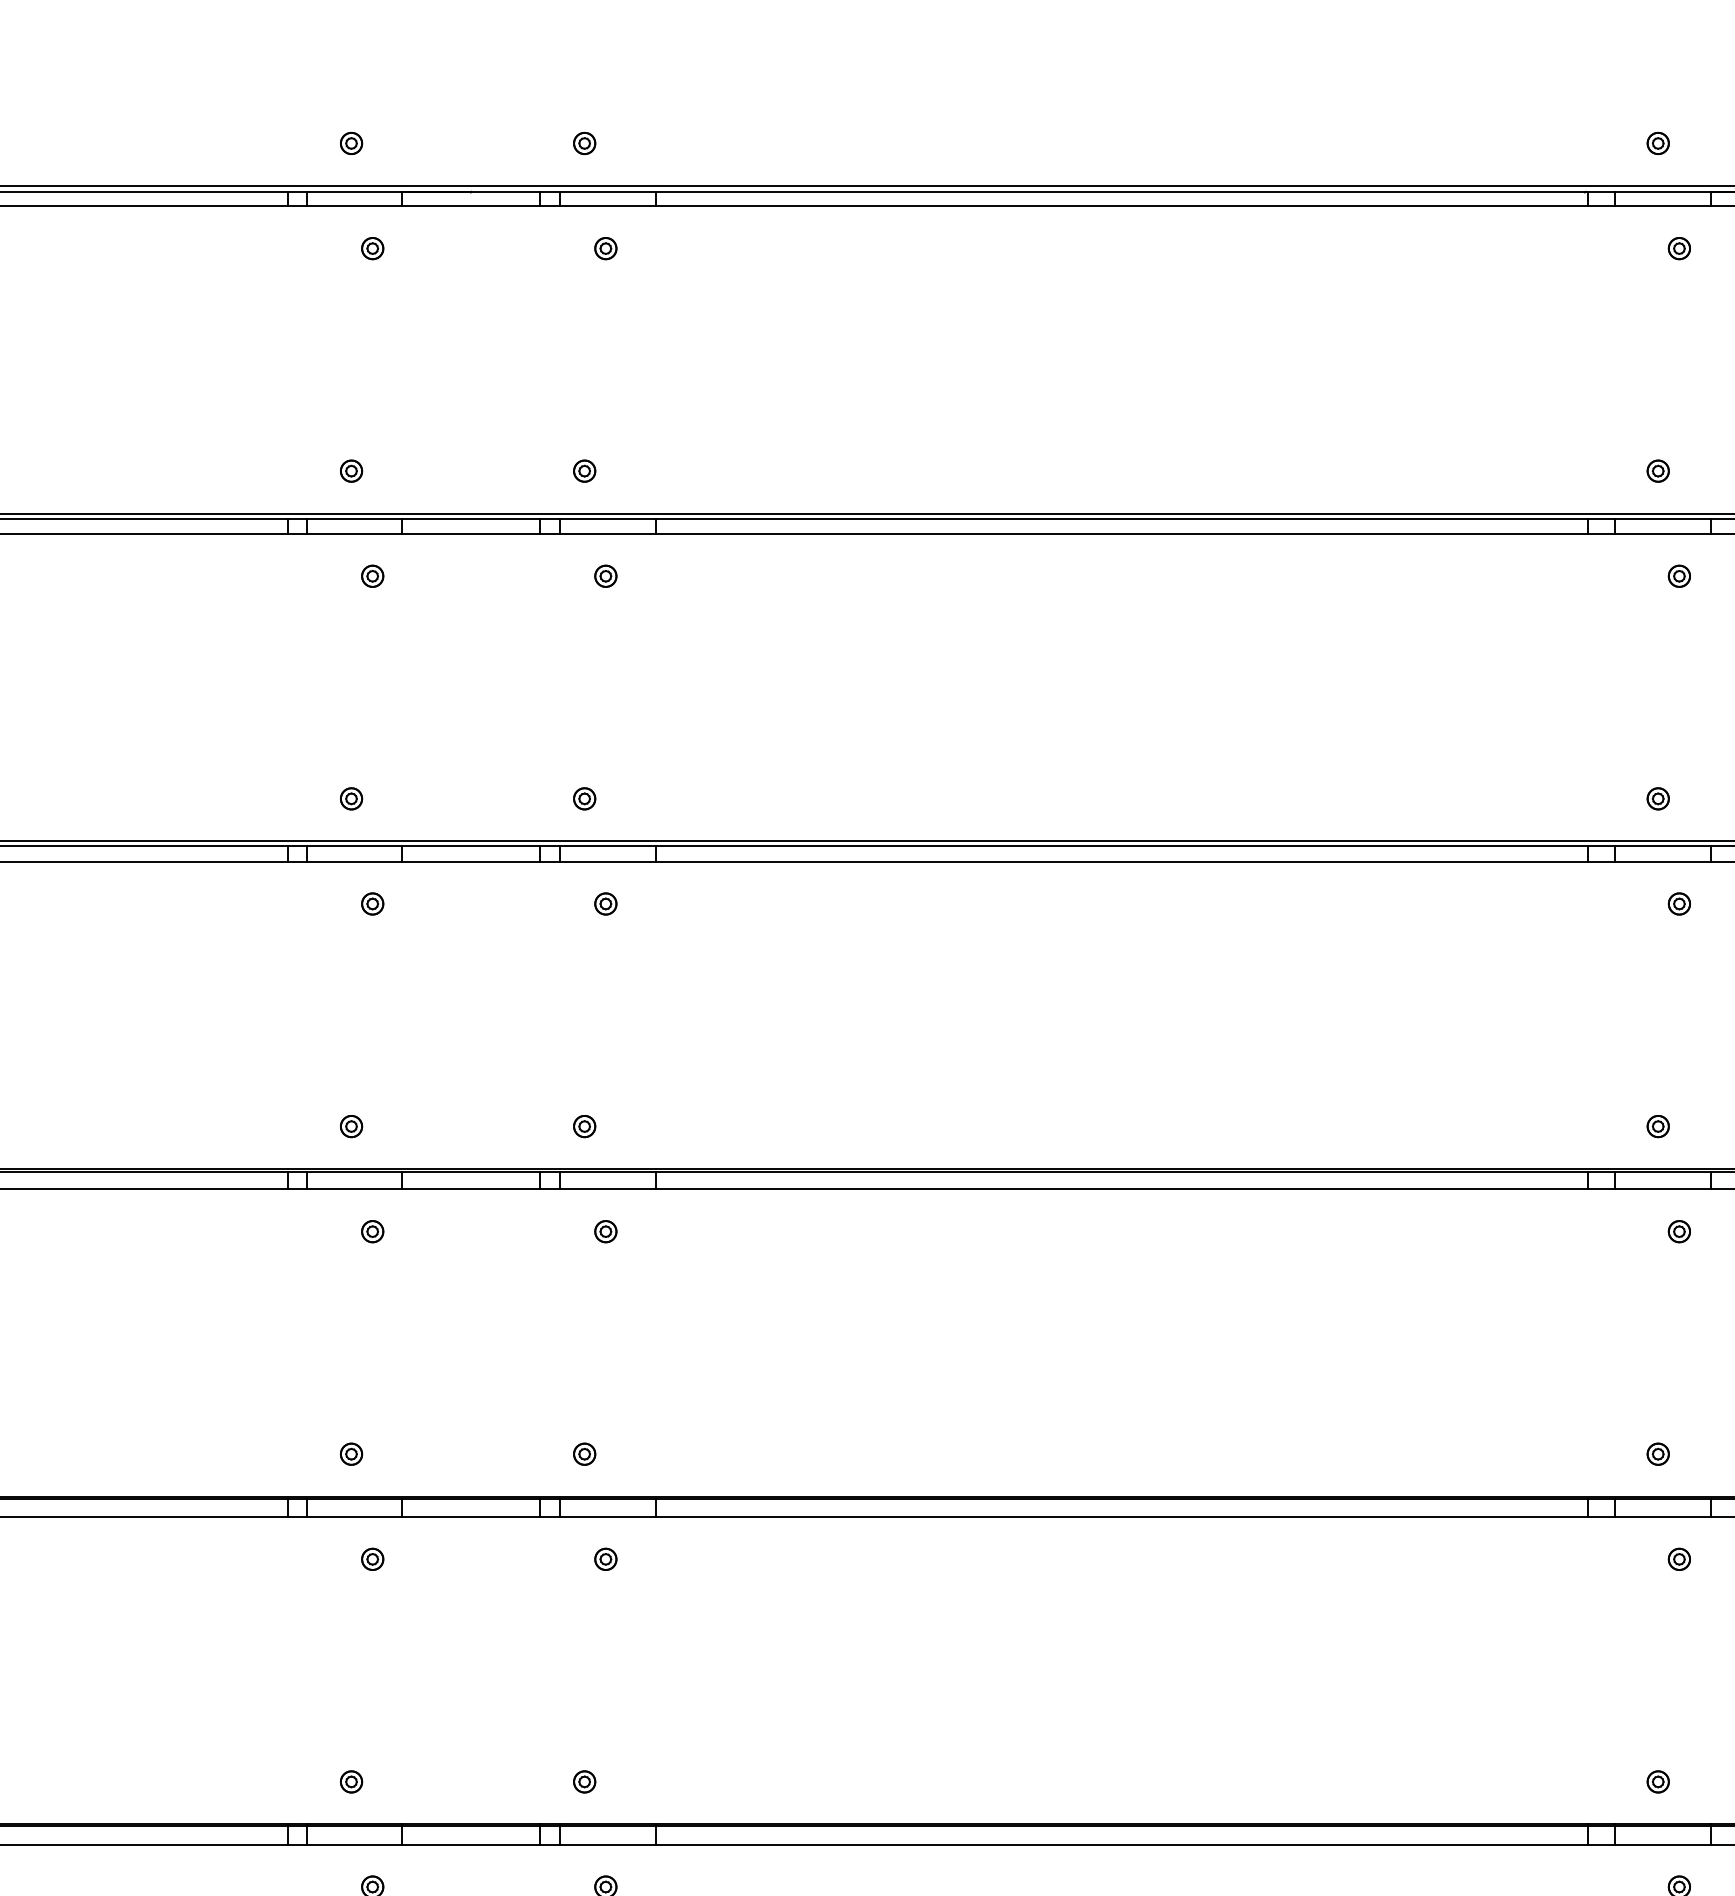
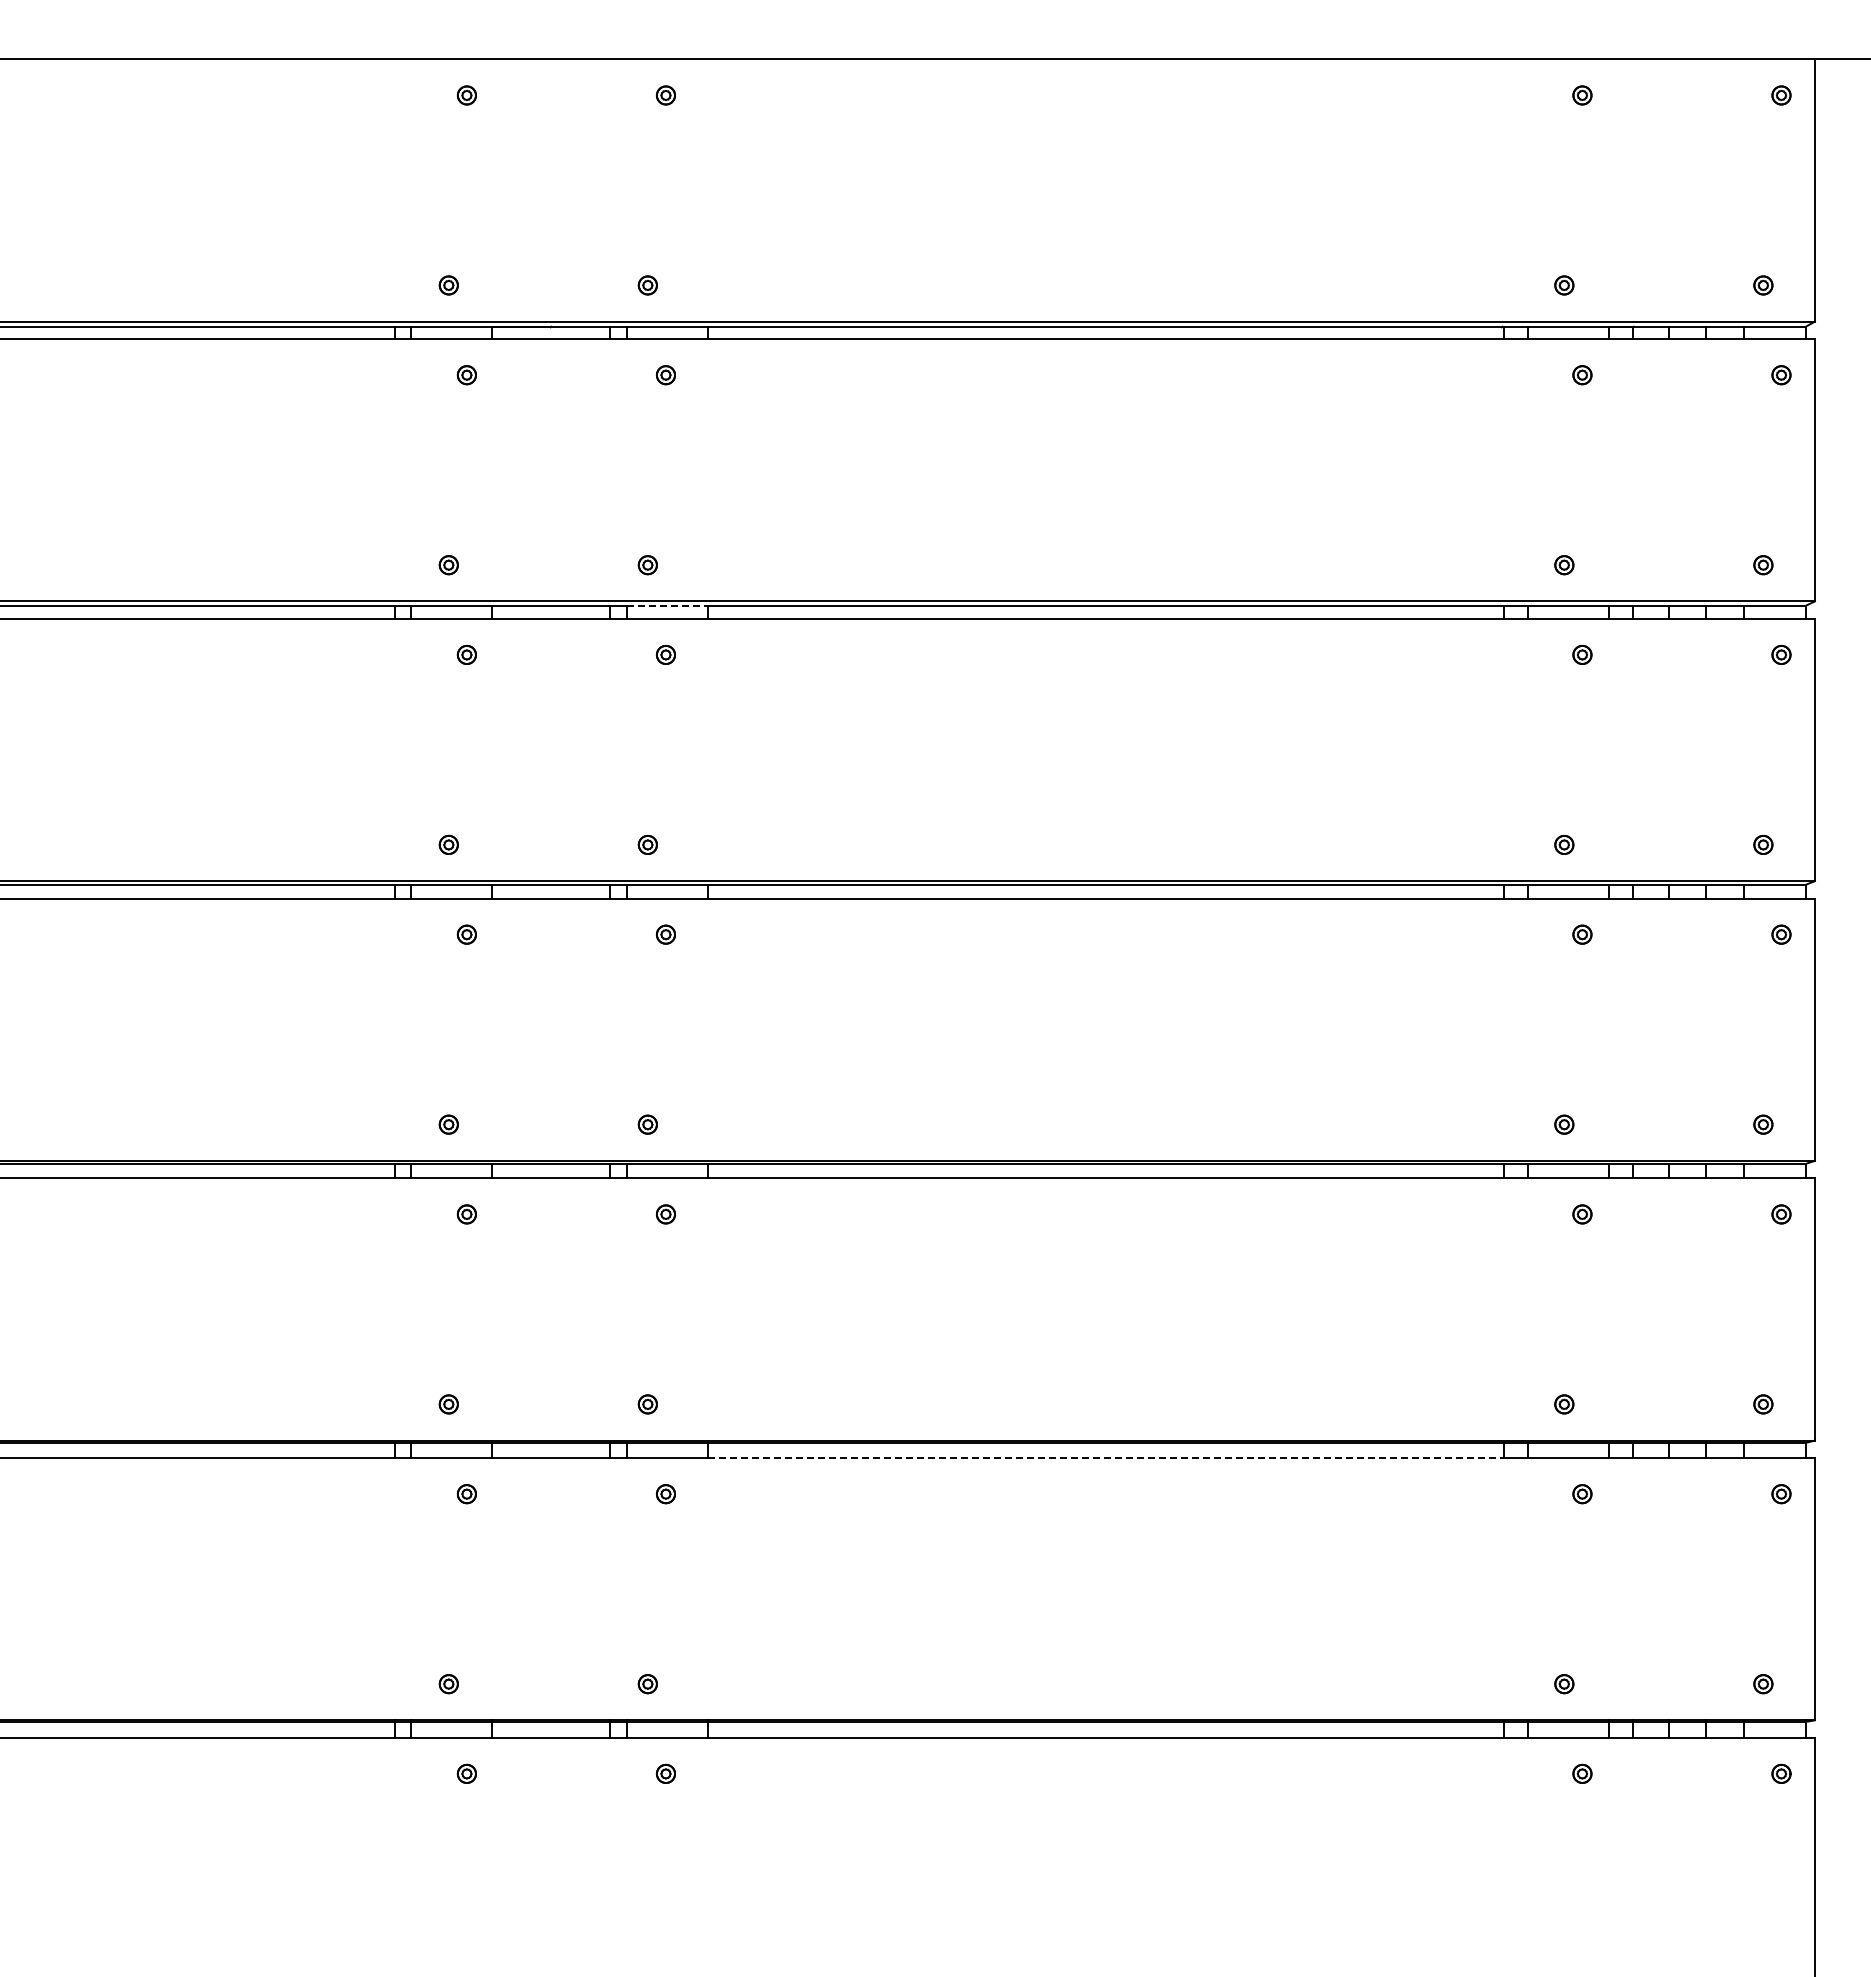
line: (607, 518) -> (667, 605), solid -> dashed
line: (1121, 1516) -> (1106, 1457), solid -> dashed

